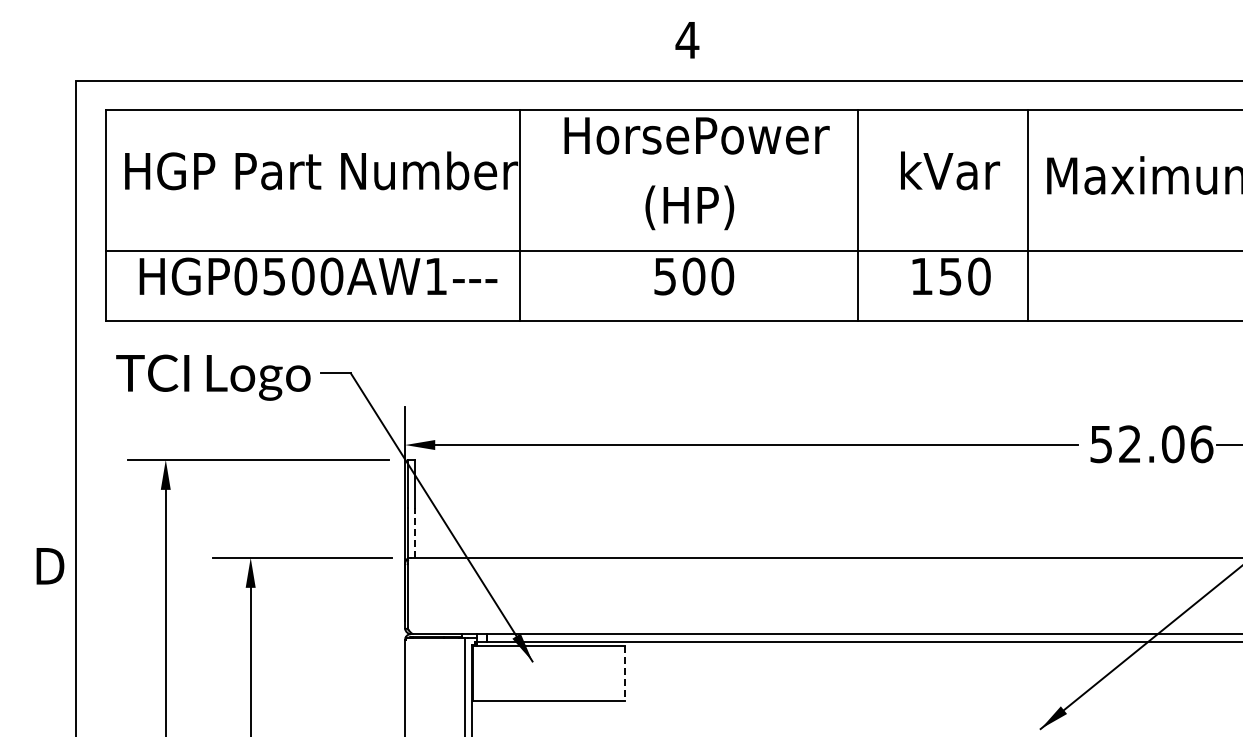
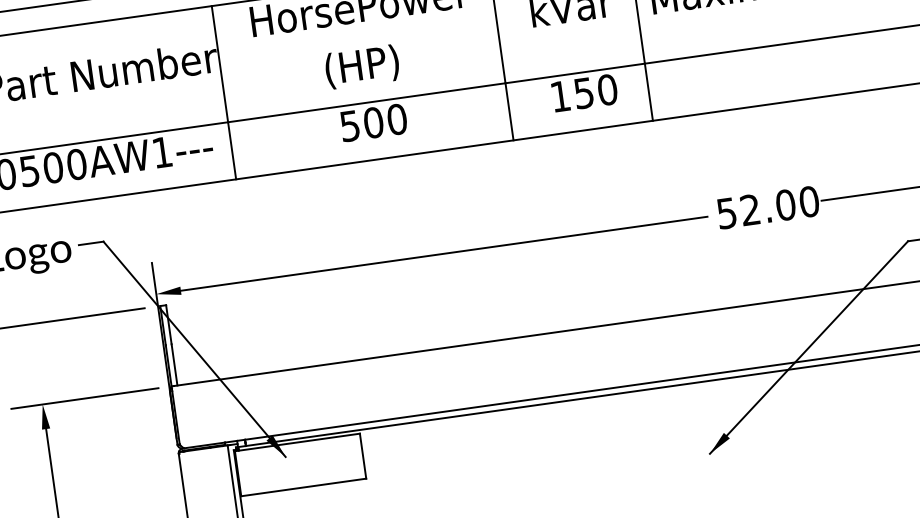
text: (1201, 444) -> (809, 202), 52.06 -> 52.00
line: (415, 532) -> (174, 364), dashed -> solid
line: (625, 674) -> (363, 456), dashed -> solid

